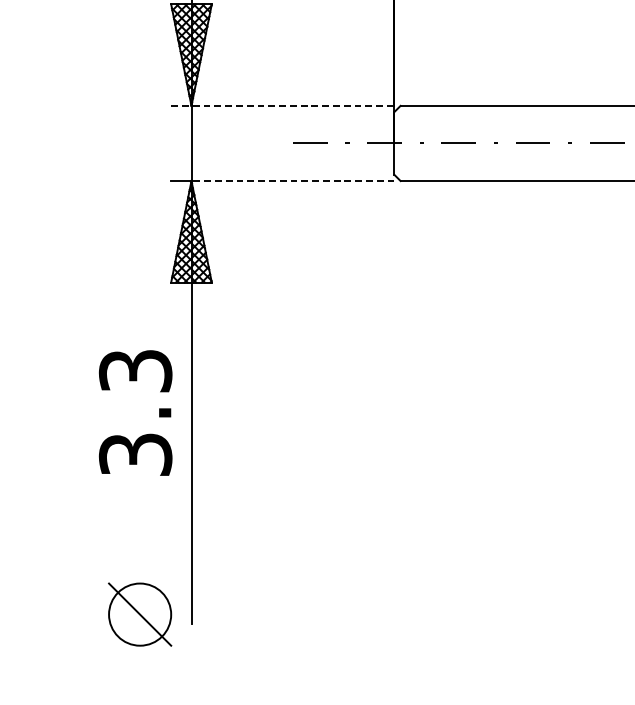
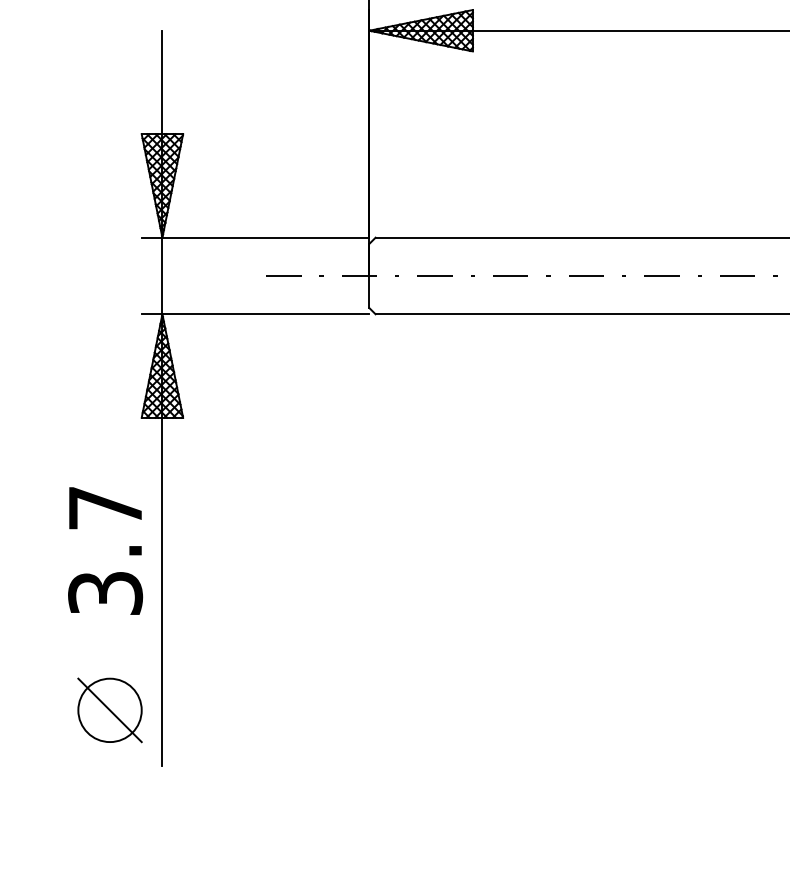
line: (282, 105) -> (255, 237), dashed -> solid
line: (292, 181) -> (265, 314), dashed -> solid
text: (135, 370) -> (105, 507), 3.3 -> 3.7
part: (139, 614) -> (109, 710), moved

